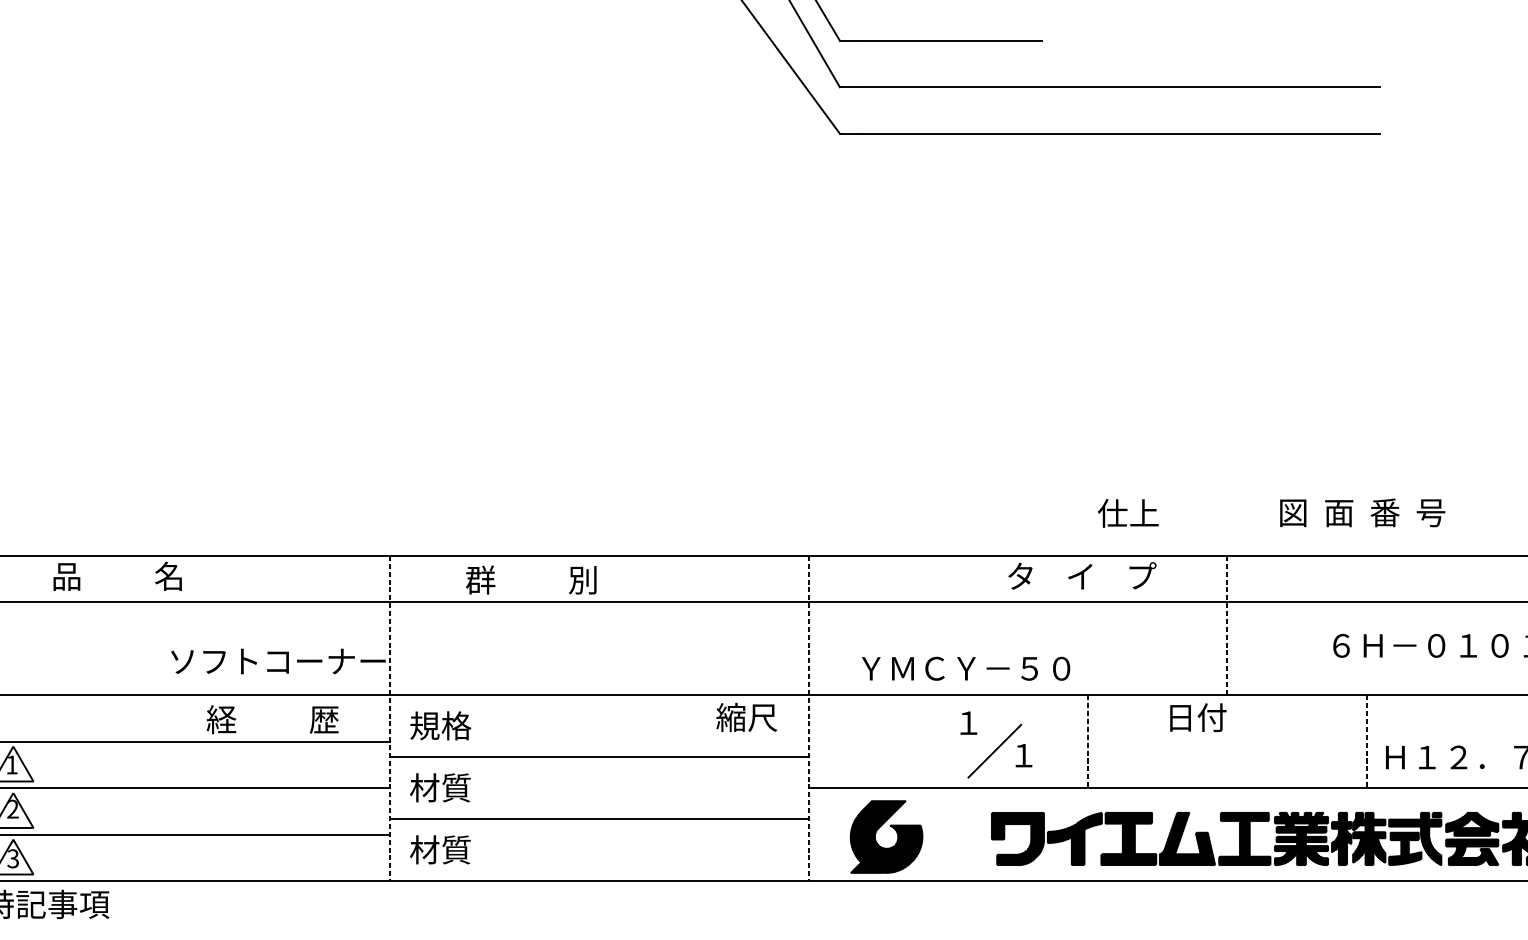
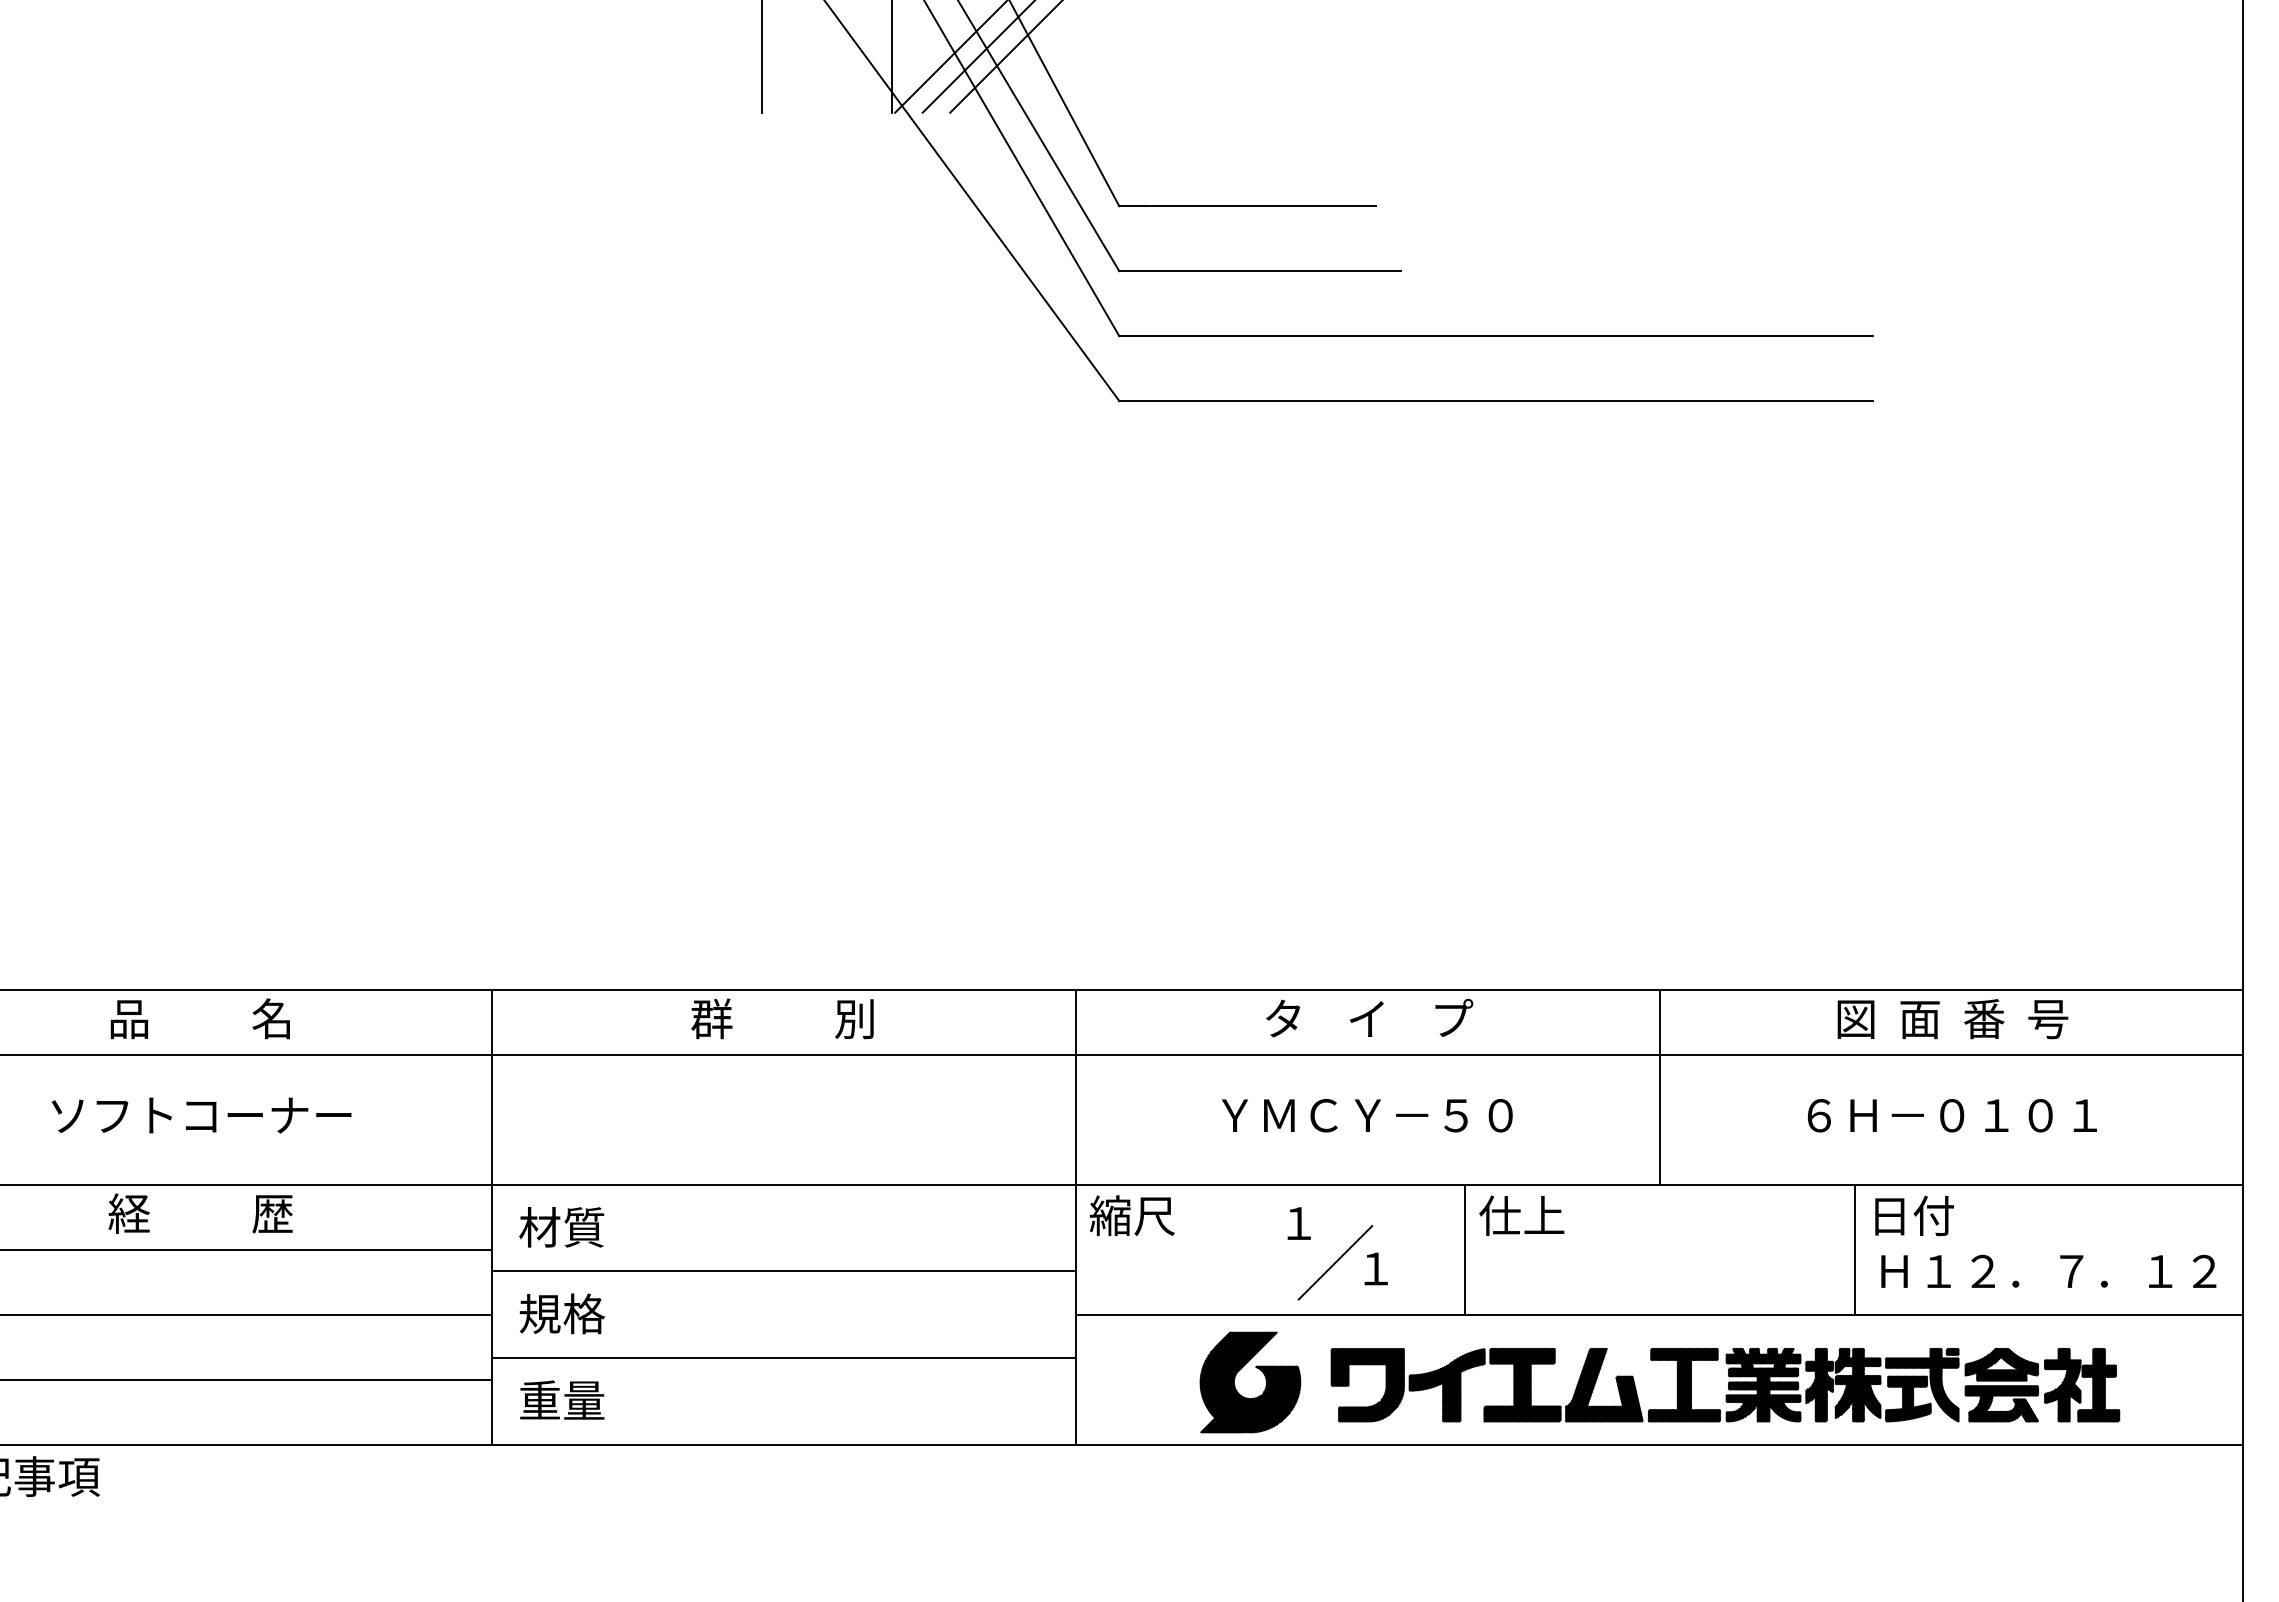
text: (1128, 513) -> (1521, 1215), moved
text: (1362, 513) -> (1952, 1019), moved
text: (1082, 575) -> (1369, 1017), moved
text: (117, 576) -> (199, 1018), moved
text: (531, 579) -> (782, 1018), moved
line: (1227, 626) -> (1660, 1088), dashed -> solid
text: (278, 661) -> (201, 1115), moved
text: (966, 668) -> (1367, 1115), moved
text: (746, 717) -> (1131, 1215), moved
text: (1198, 717) -> (1914, 1215), moved
line: (390, 718) -> (491, 1217), dashed -> solid
line: (808, 718) -> (1075, 1217), dashed -> solid
text: (272, 719) -> (200, 1213), moved
text: (440, 725) -> (562, 1227), 規格 -> 材質
line: (1087, 741) -> (1465, 1249), dashed -> solid
line: (1366, 741) -> (1854, 1249), dashed -> solid
text: (440, 787) -> (562, 1313), 材質 -> 規格
part: (897, 835) -> (1265, 1380), moved
text: (440, 849) -> (561, 1400), 材質 -> 重量

